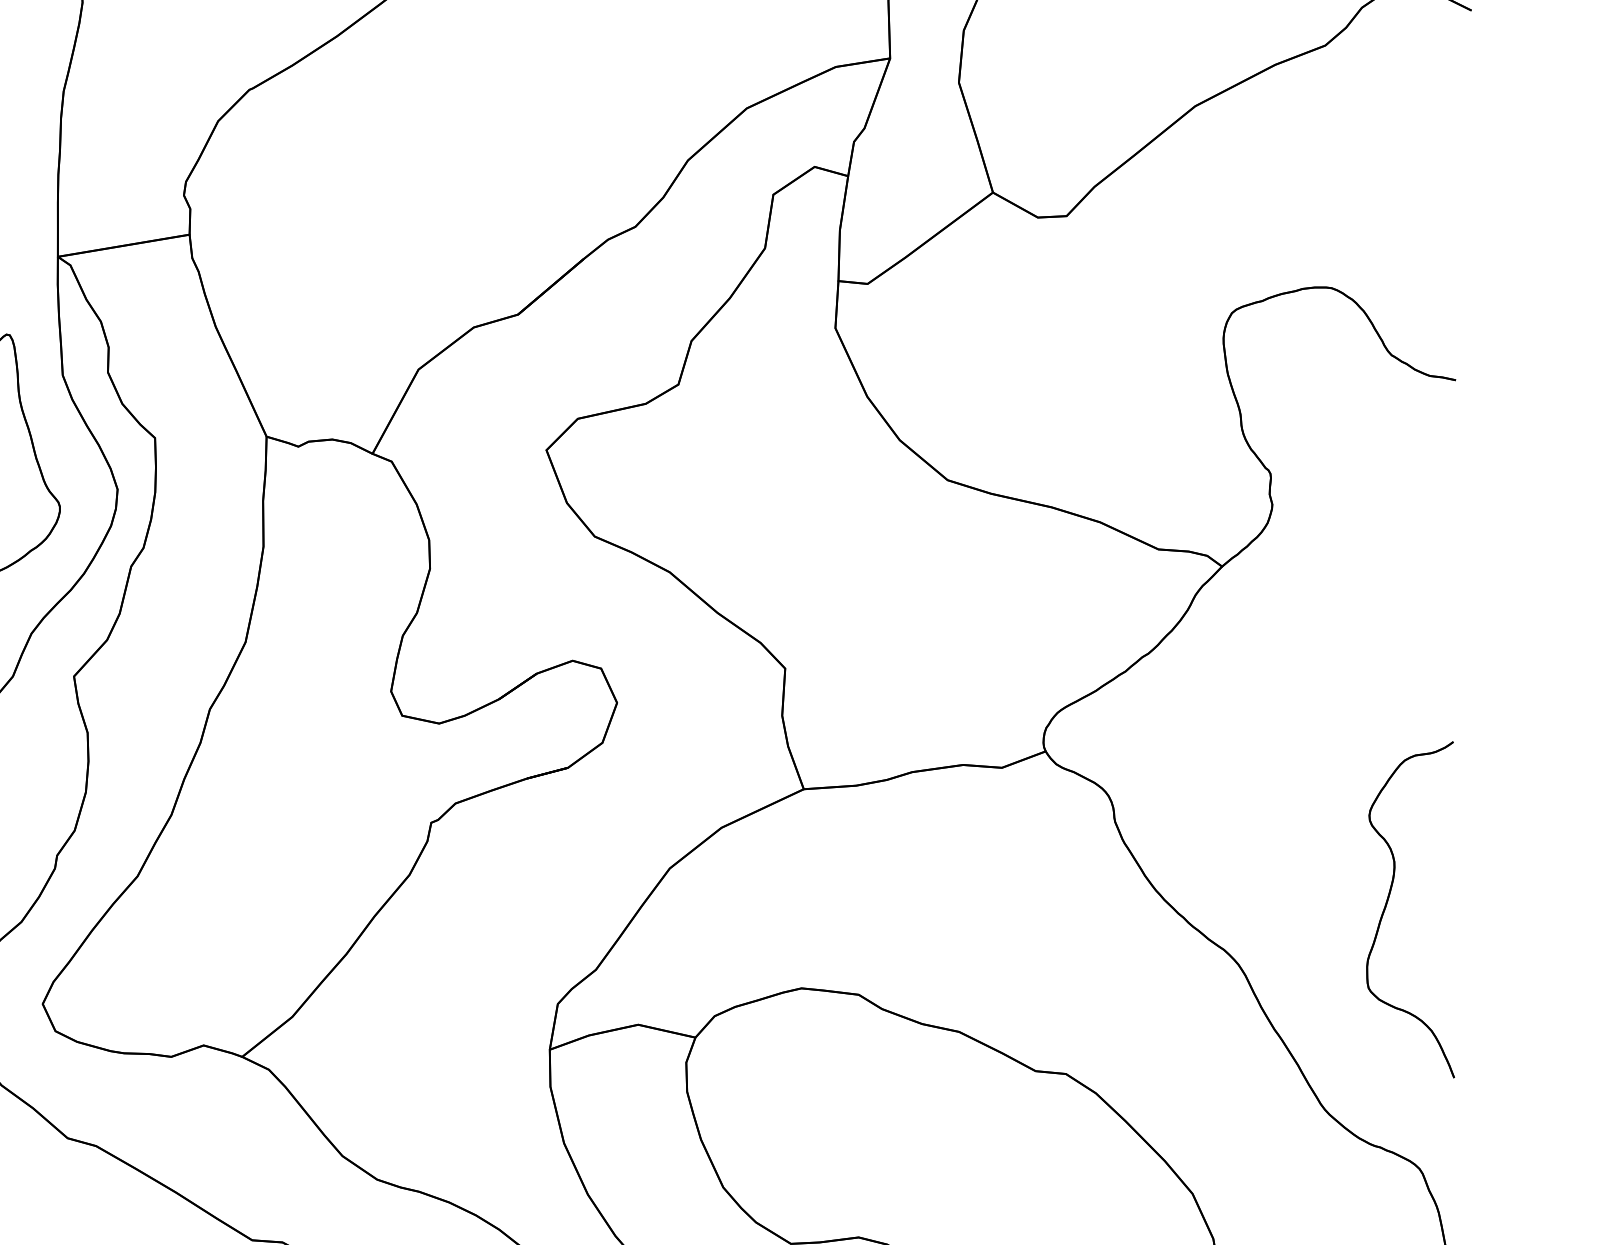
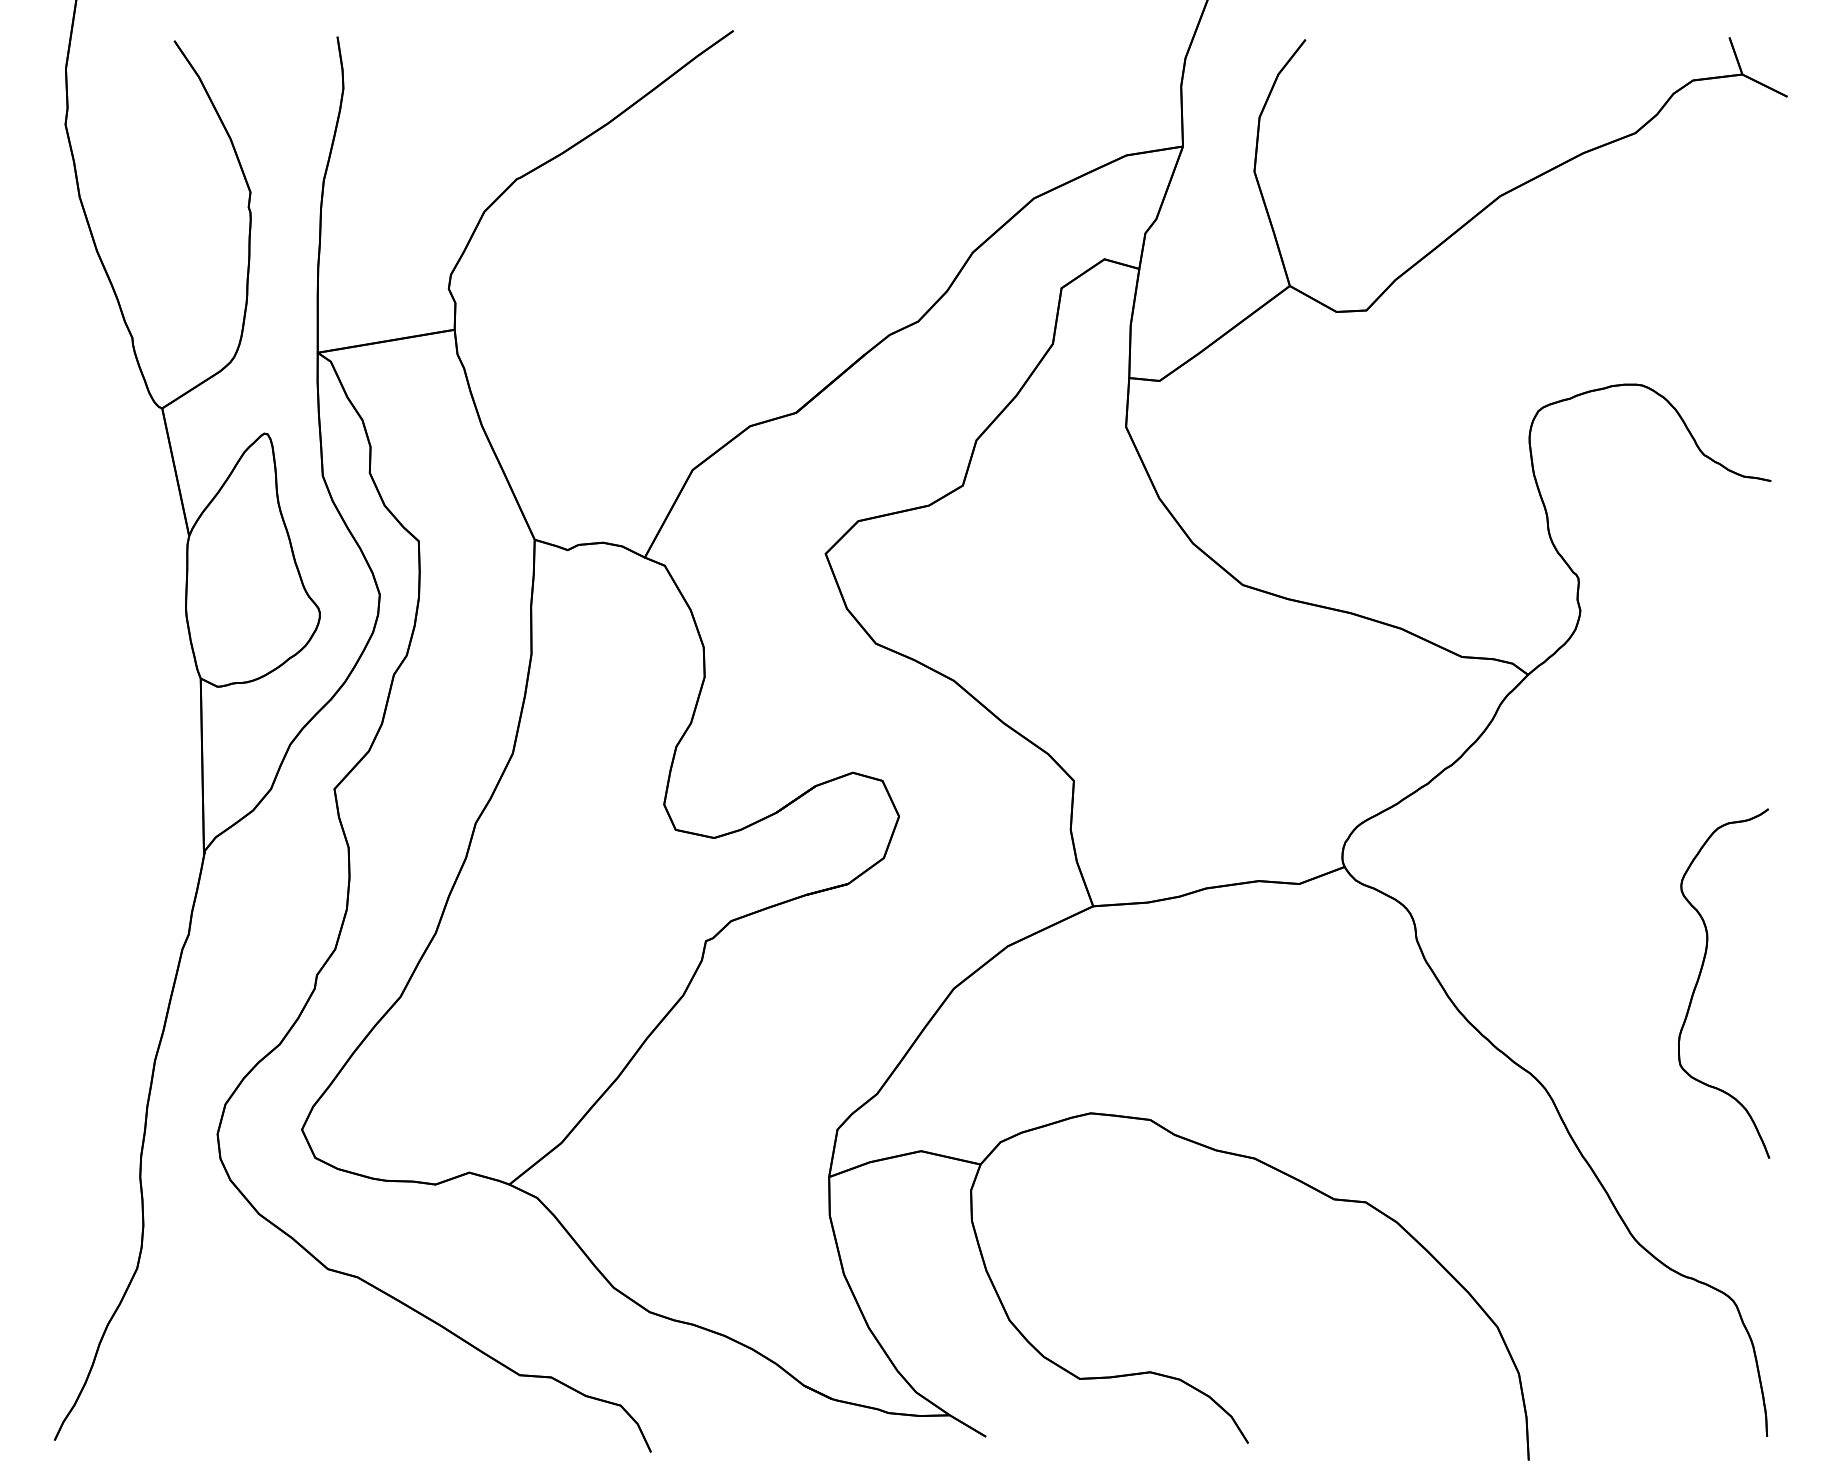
part: (1387, 902) -> (1700, 976), moved

